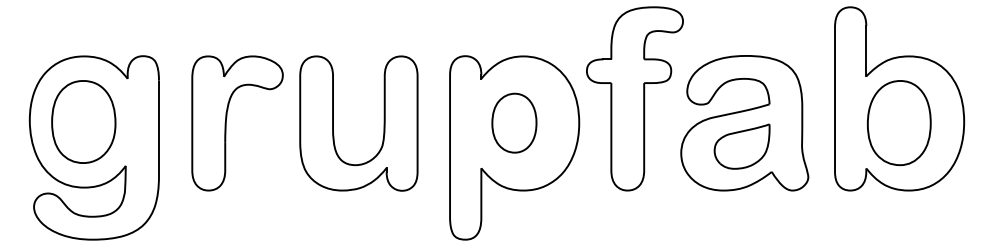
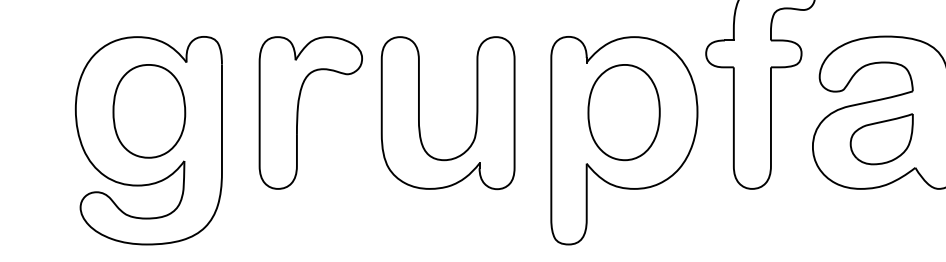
part: (83, 121) -> (149, 110), moved
part: (514, 123) -> (624, 113), size x1.43

